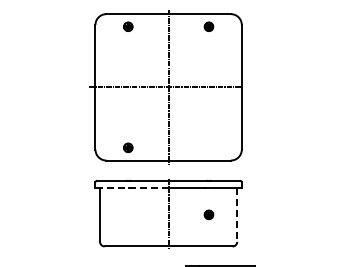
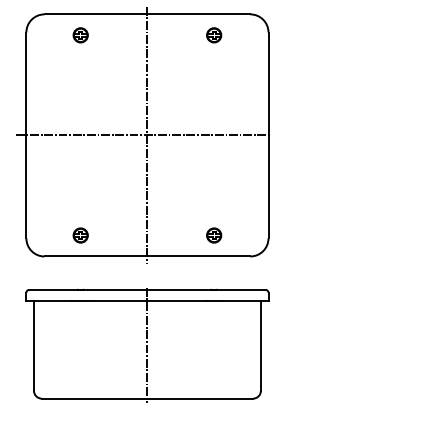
line: (132, 187) -> (87, 301), dashed -> solid
part: (208, 214) -> (213, 234), moved
line: (237, 215) -> (261, 347), dashed -> solid

